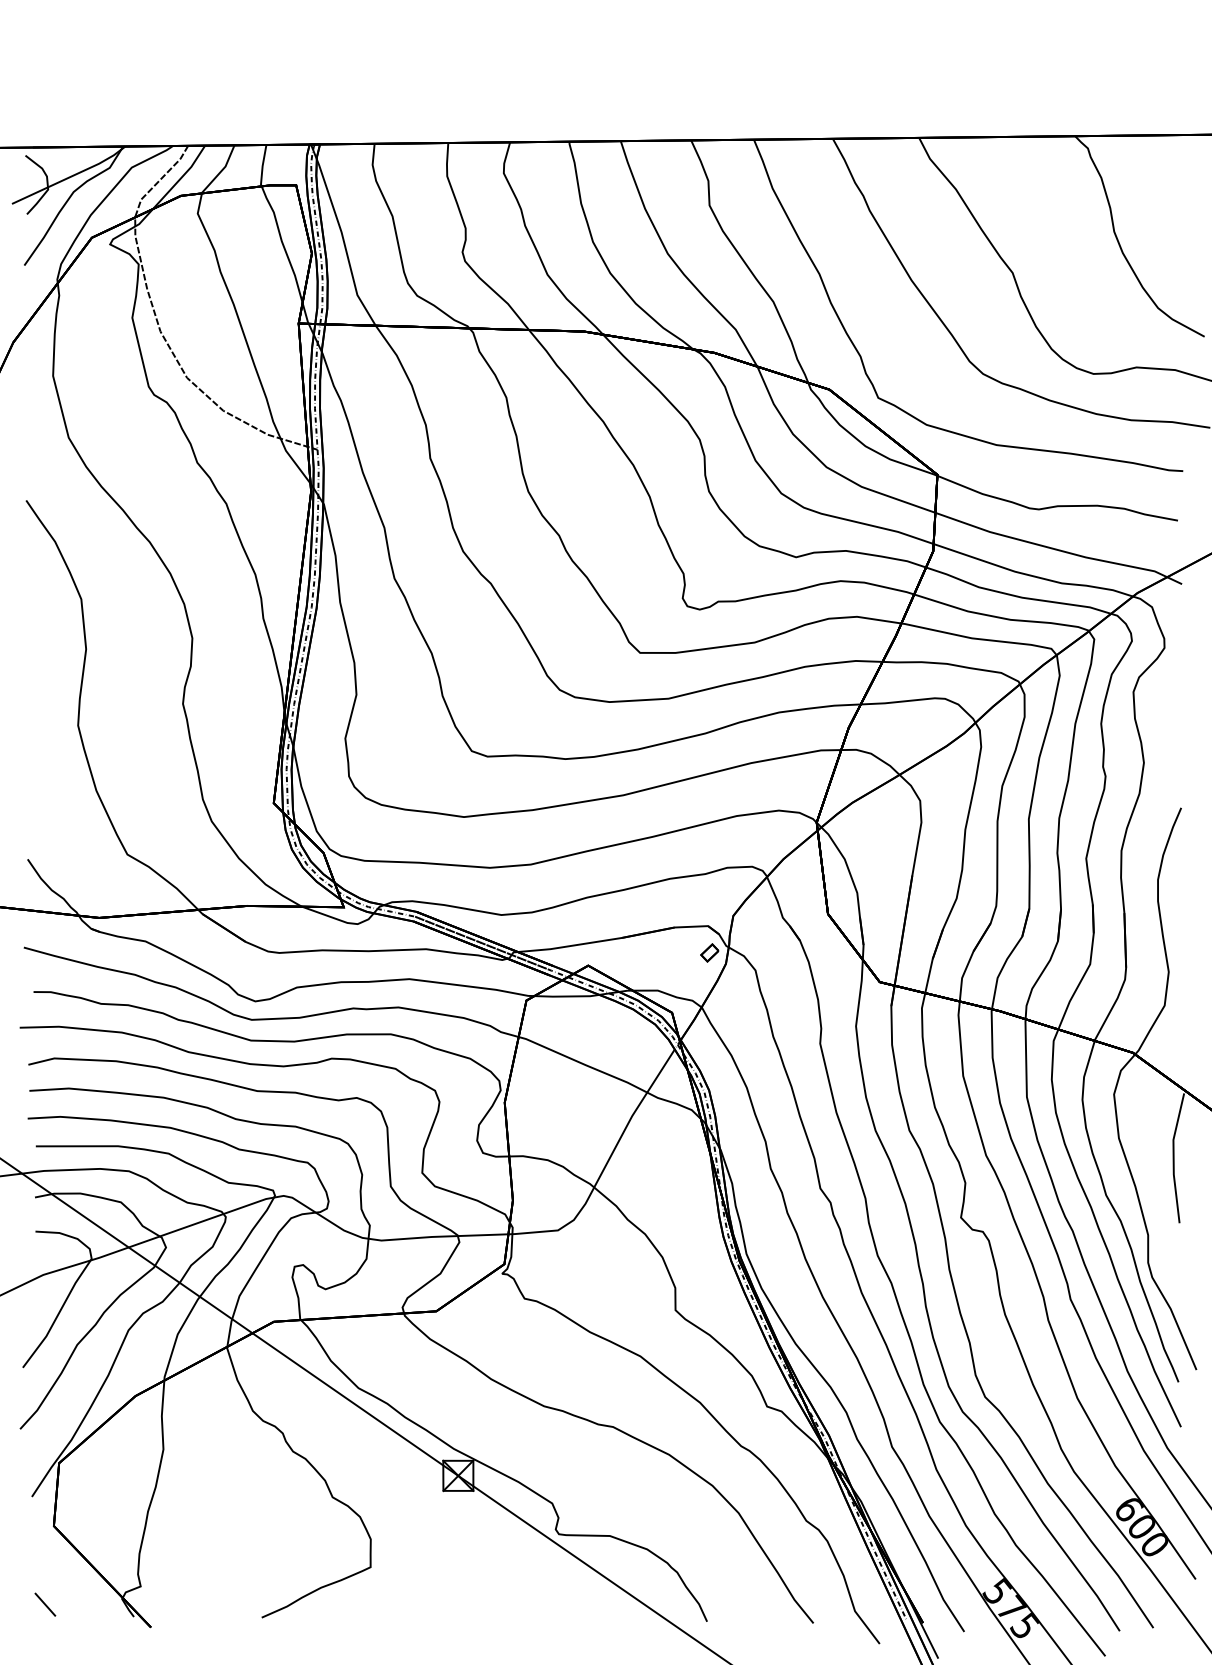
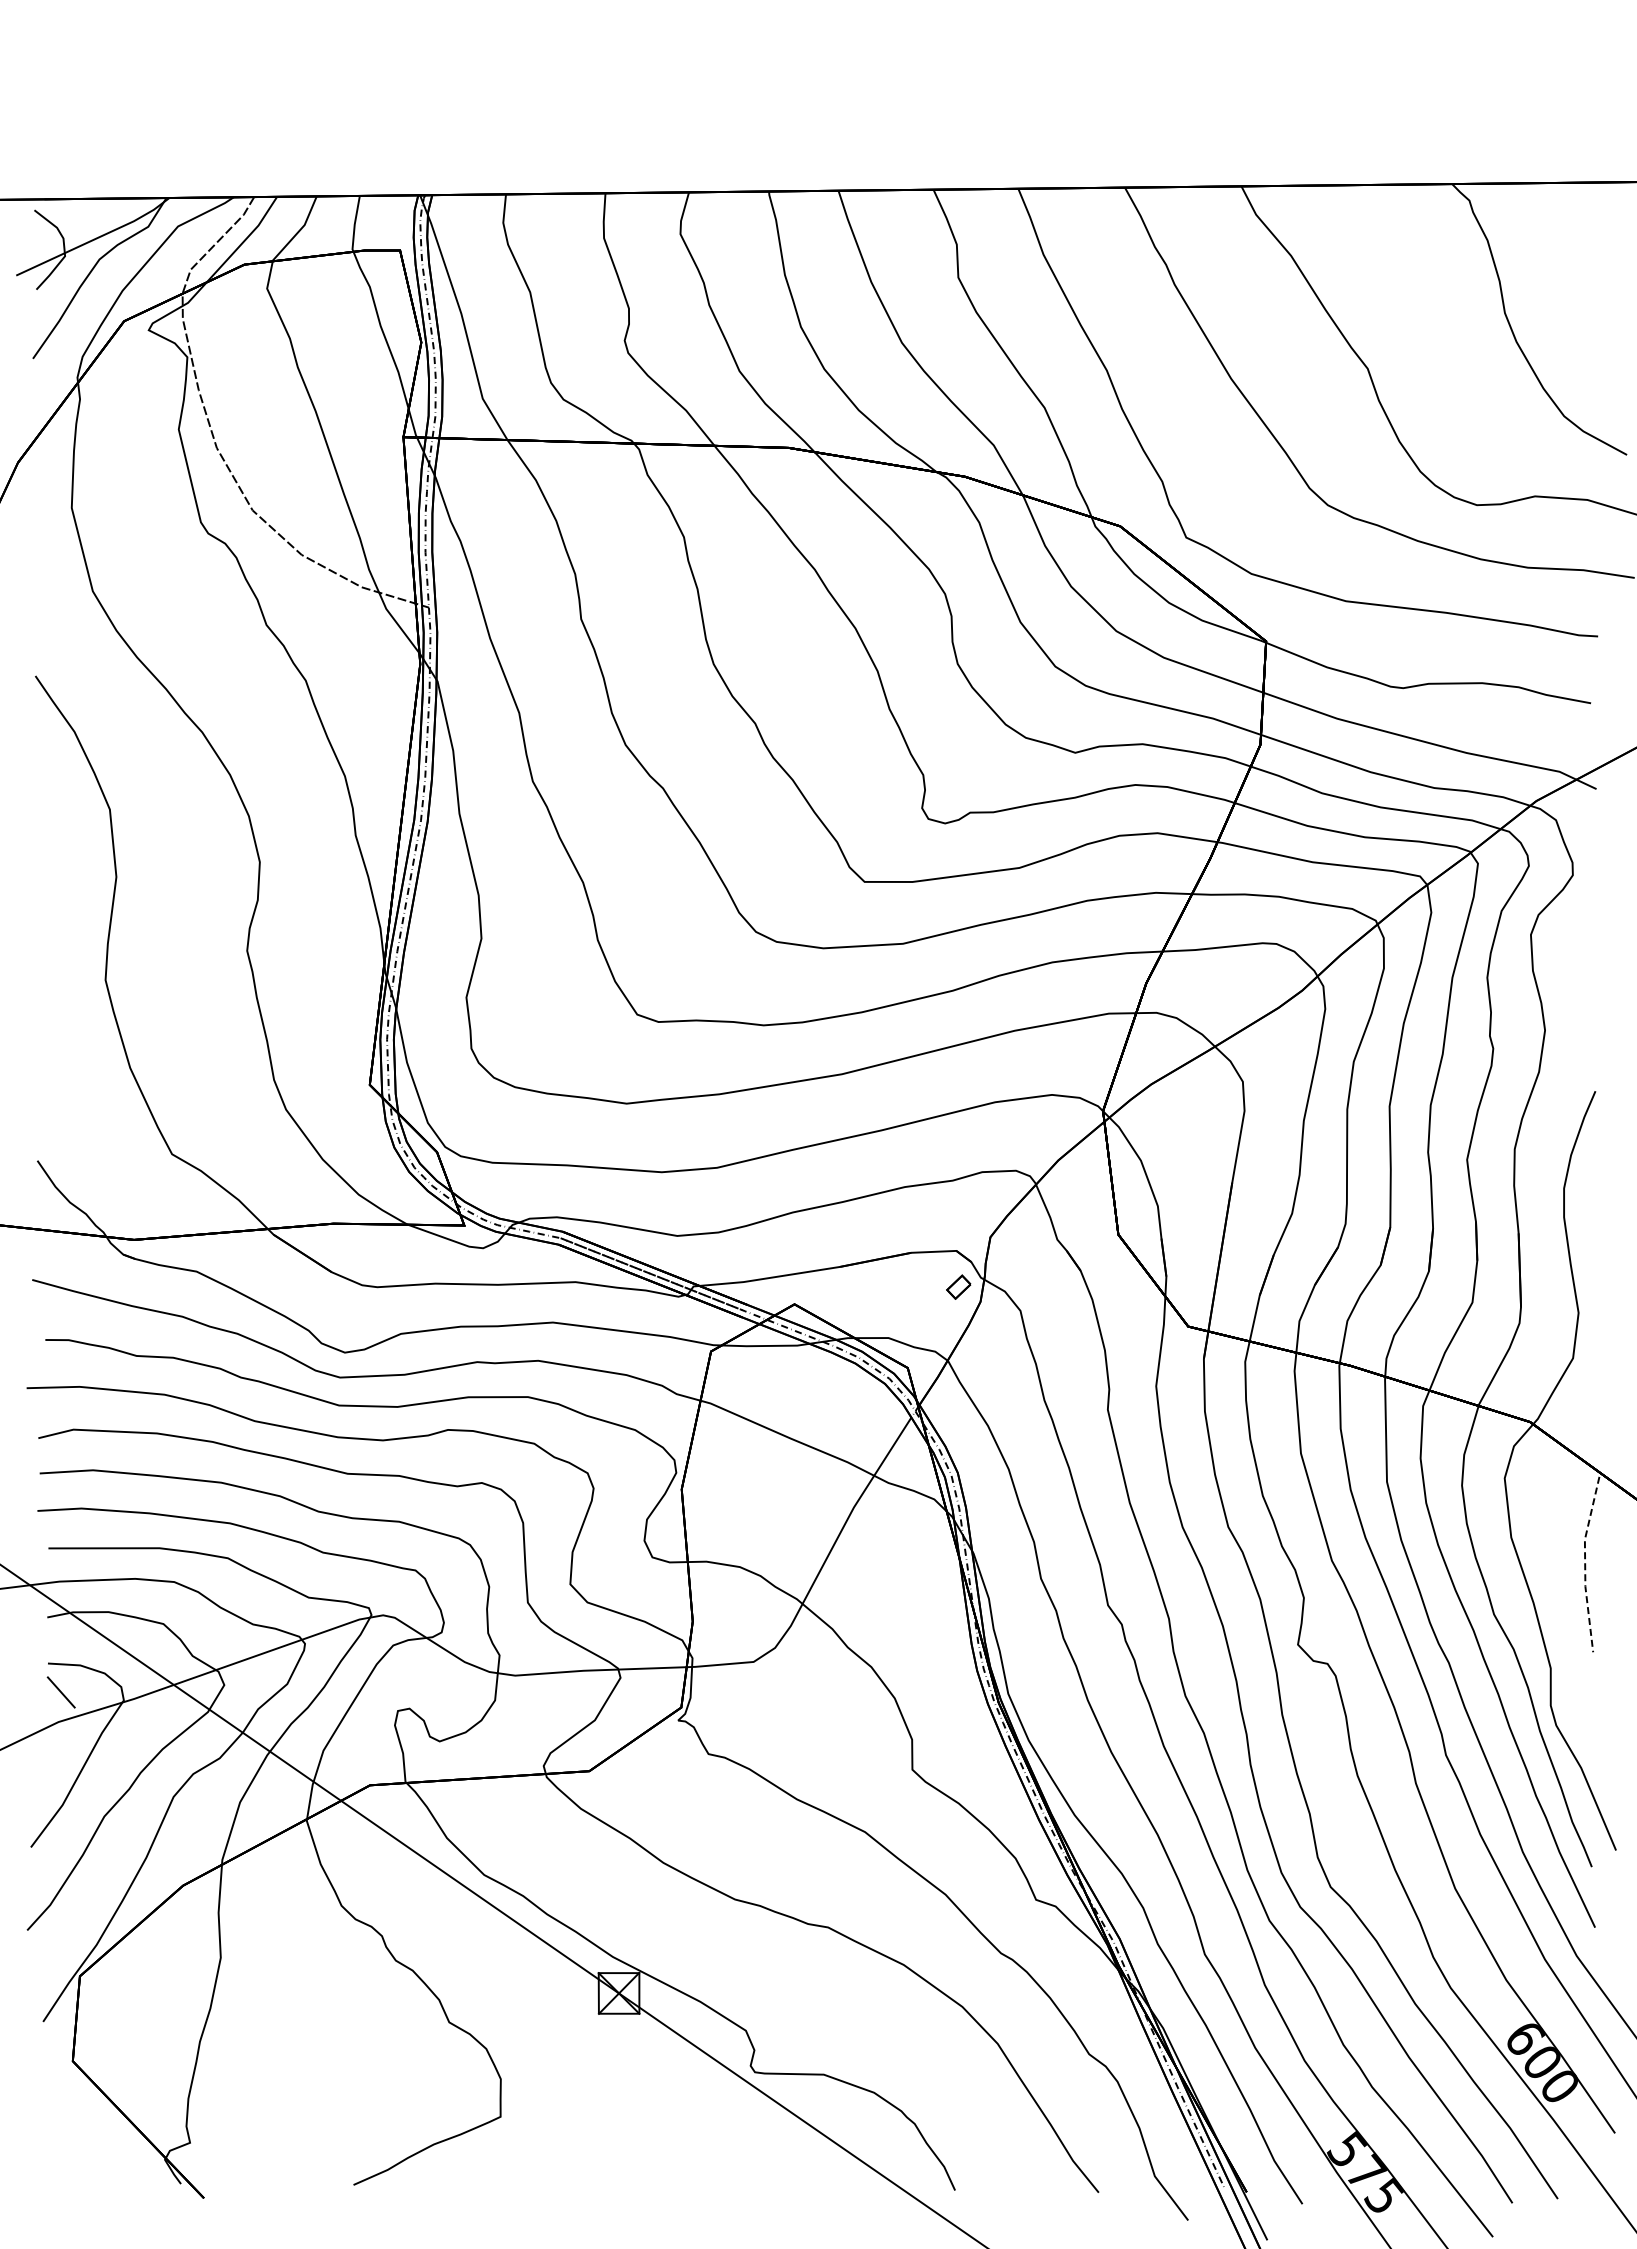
line: (1173, 1158) -> (1585, 1564), solid -> dashed
line: (44, 1604) -> (60, 1692), moved

